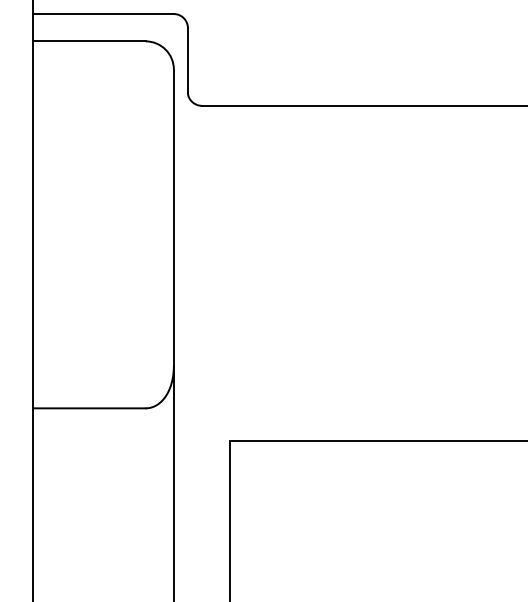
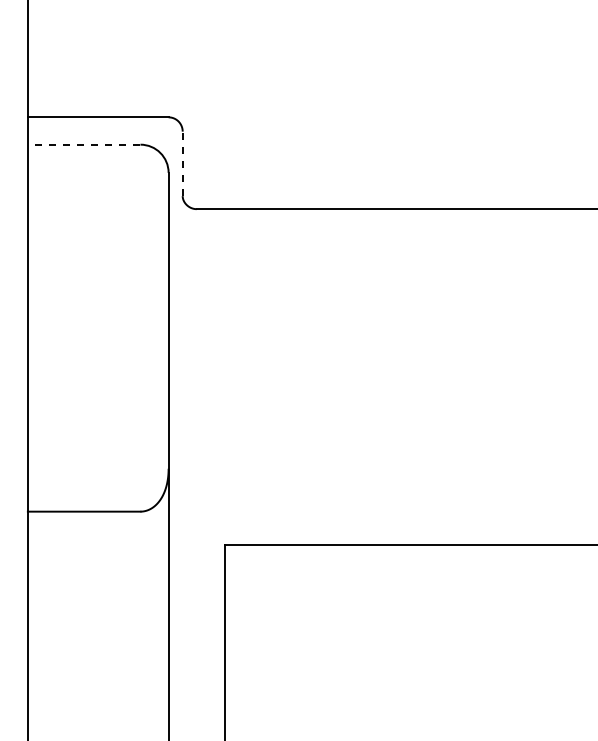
line: (88, 41) -> (83, 144), solid -> dashed
line: (187, 60) -> (182, 163), solid -> dashed

